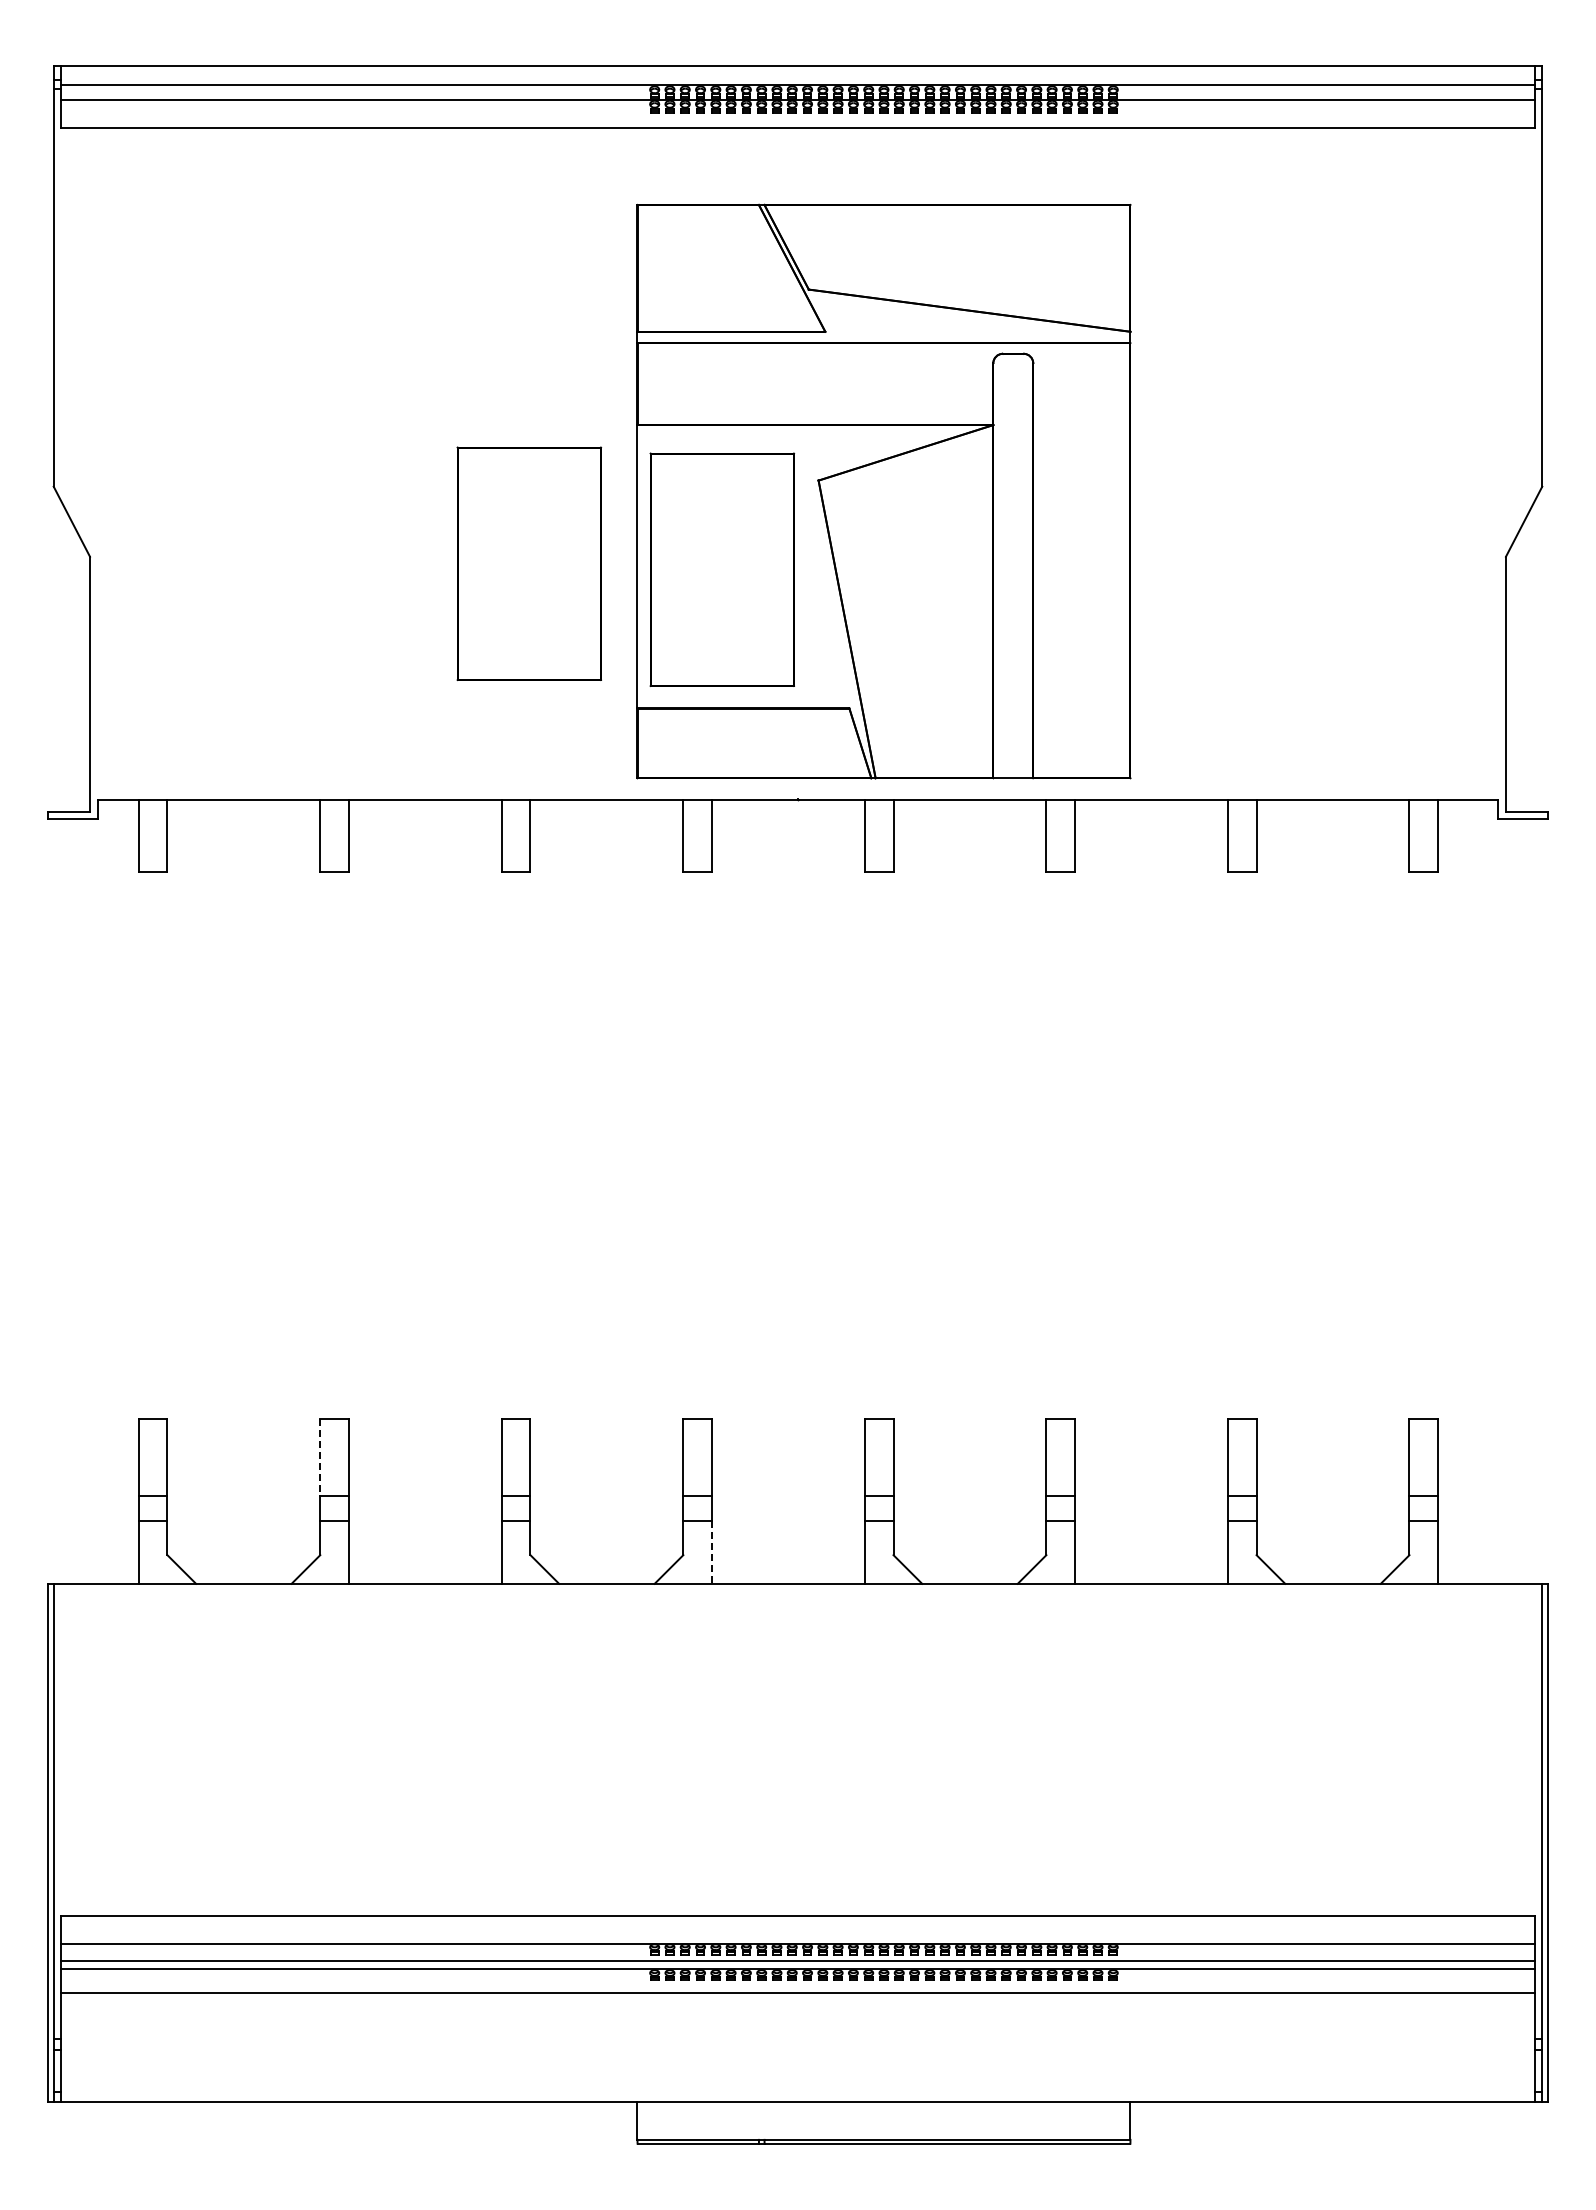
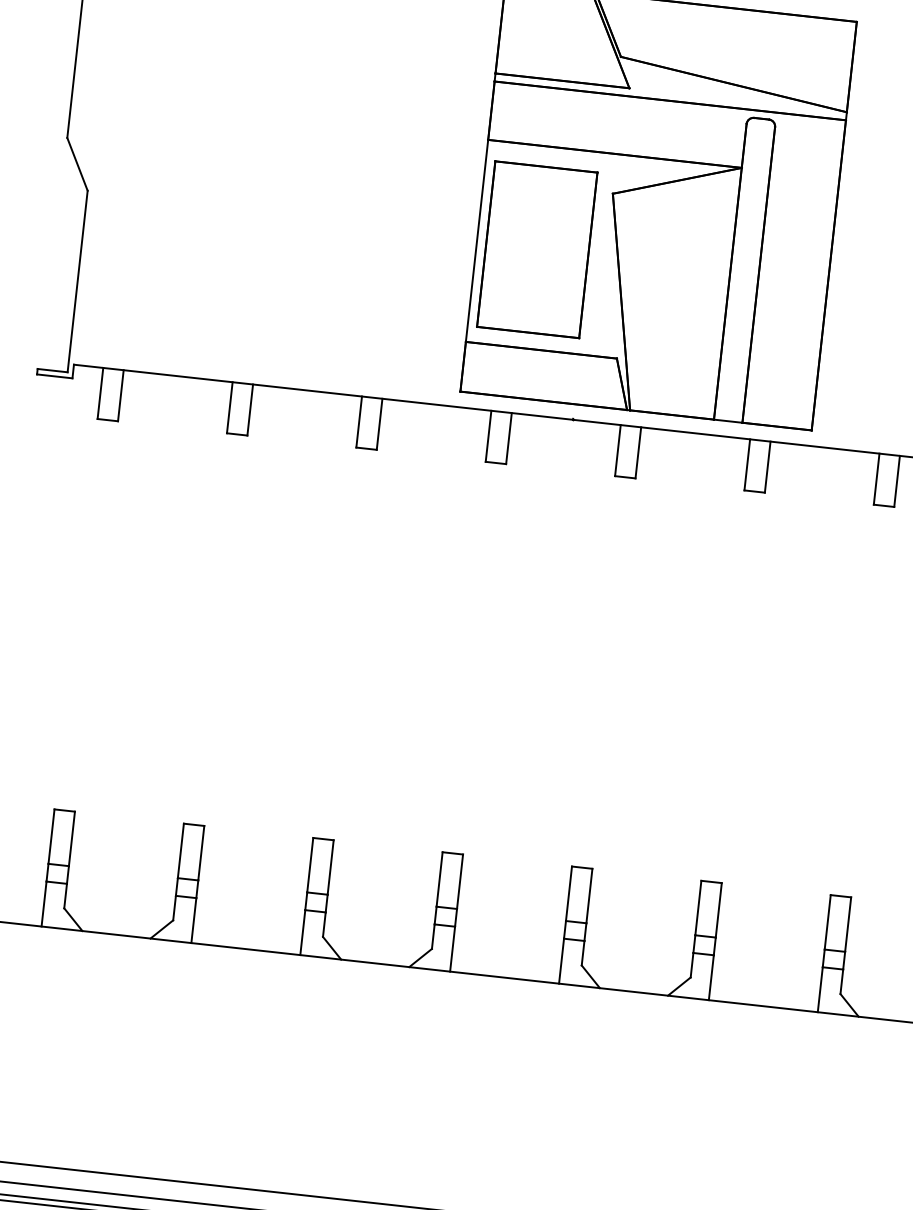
part: (529, 563) -> (400, 230), removed
line: (320, 1458) -> (180, 851), dashed -> solid
line: (712, 1552) -> (452, 949), dashed -> solid

